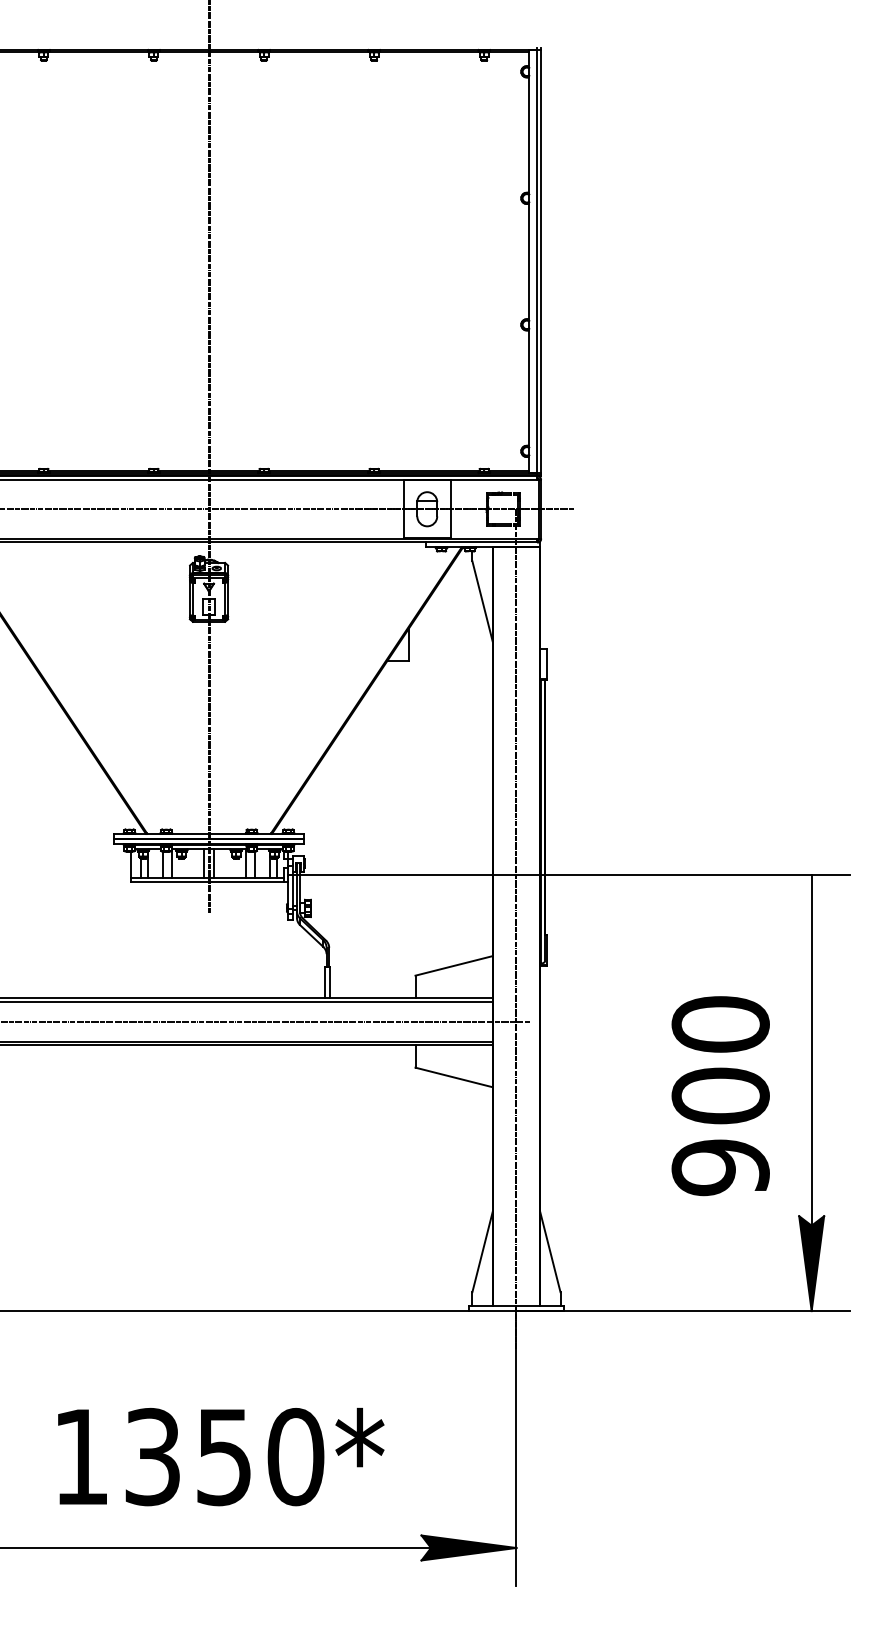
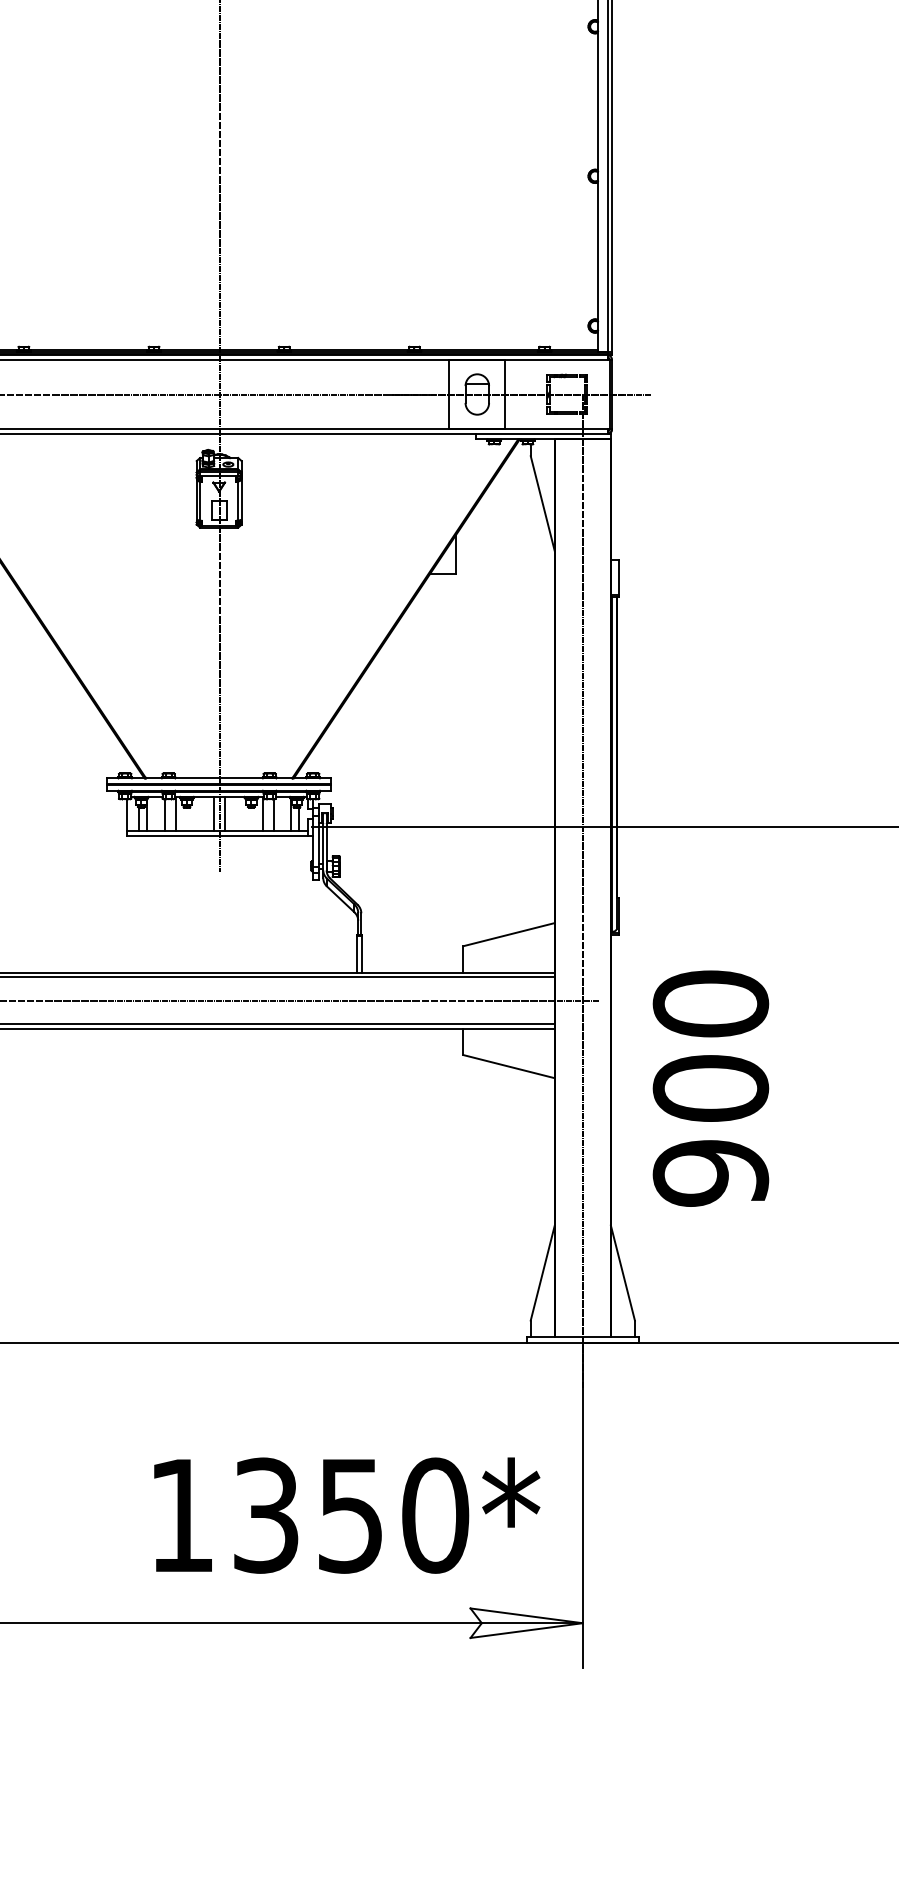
text: (720, 1096) -> (710, 1089), moved
text: (221, 1456) -> (347, 1514), moved
fill: (468, 1547) -> (526, 1622), removed

